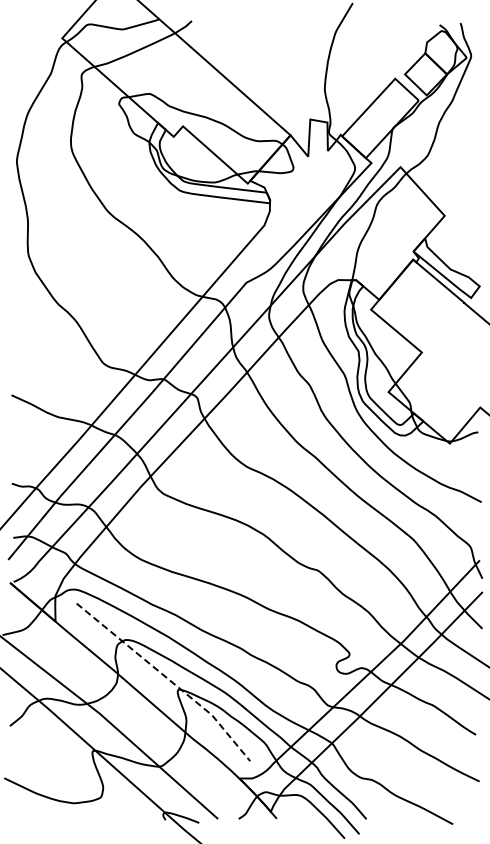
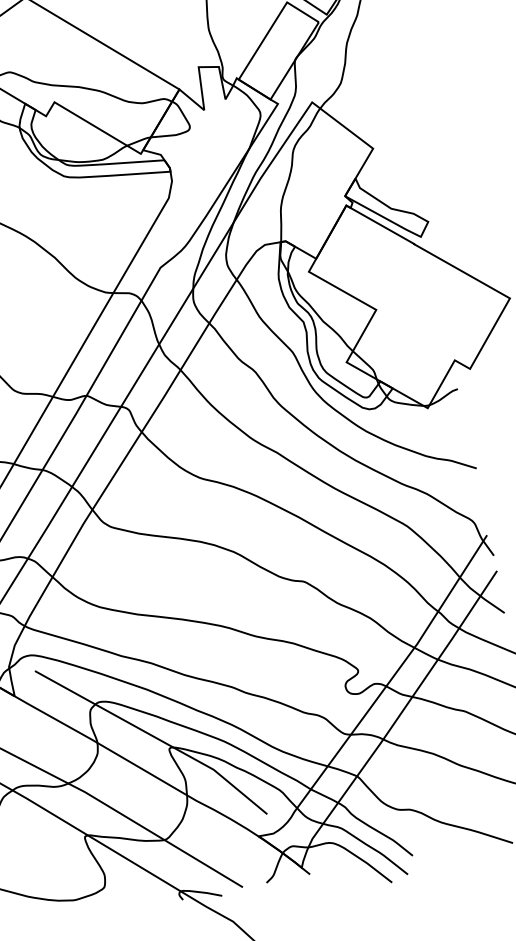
line: (168, 678) -> (156, 737), dashed -> solid

